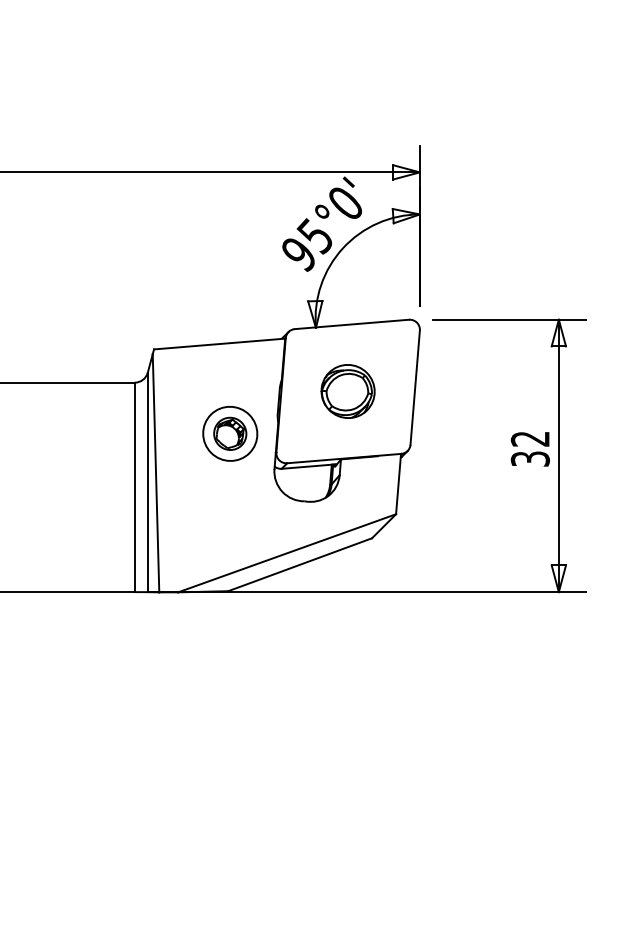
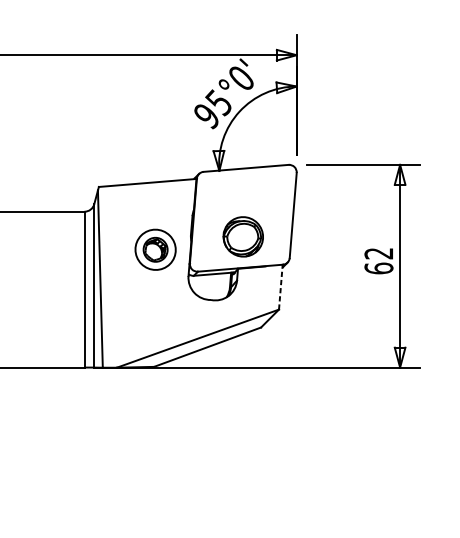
part: (347, 391) -> (242, 236), moved
text: (530, 458) -> (379, 268), 32 -> 62
line: (398, 483) -> (280, 286), solid -> dashed

